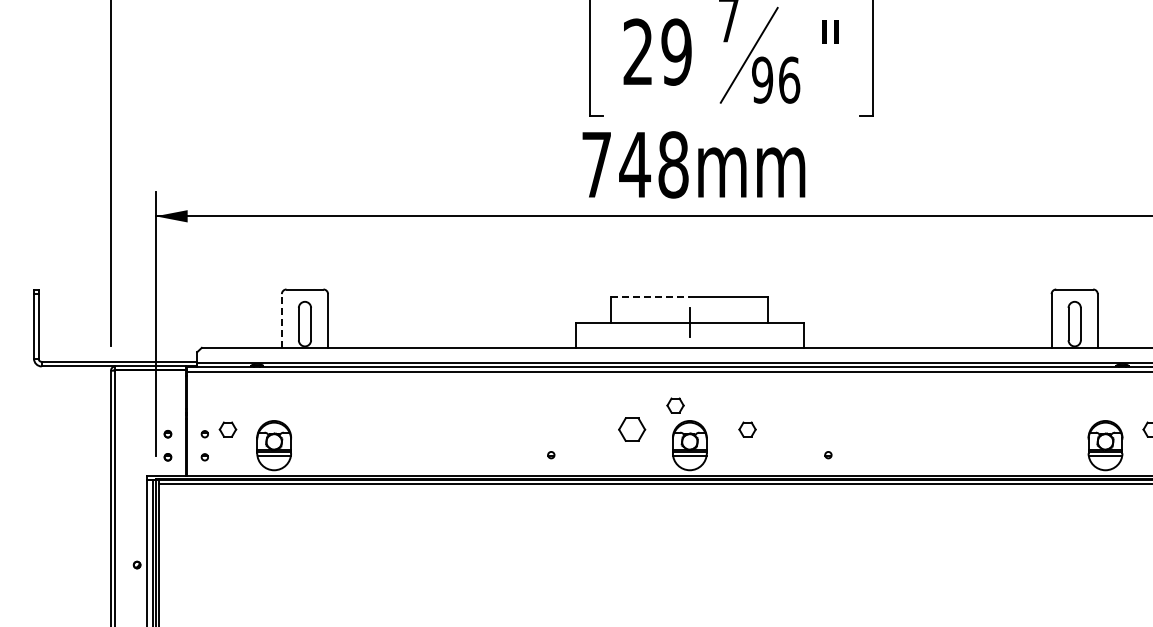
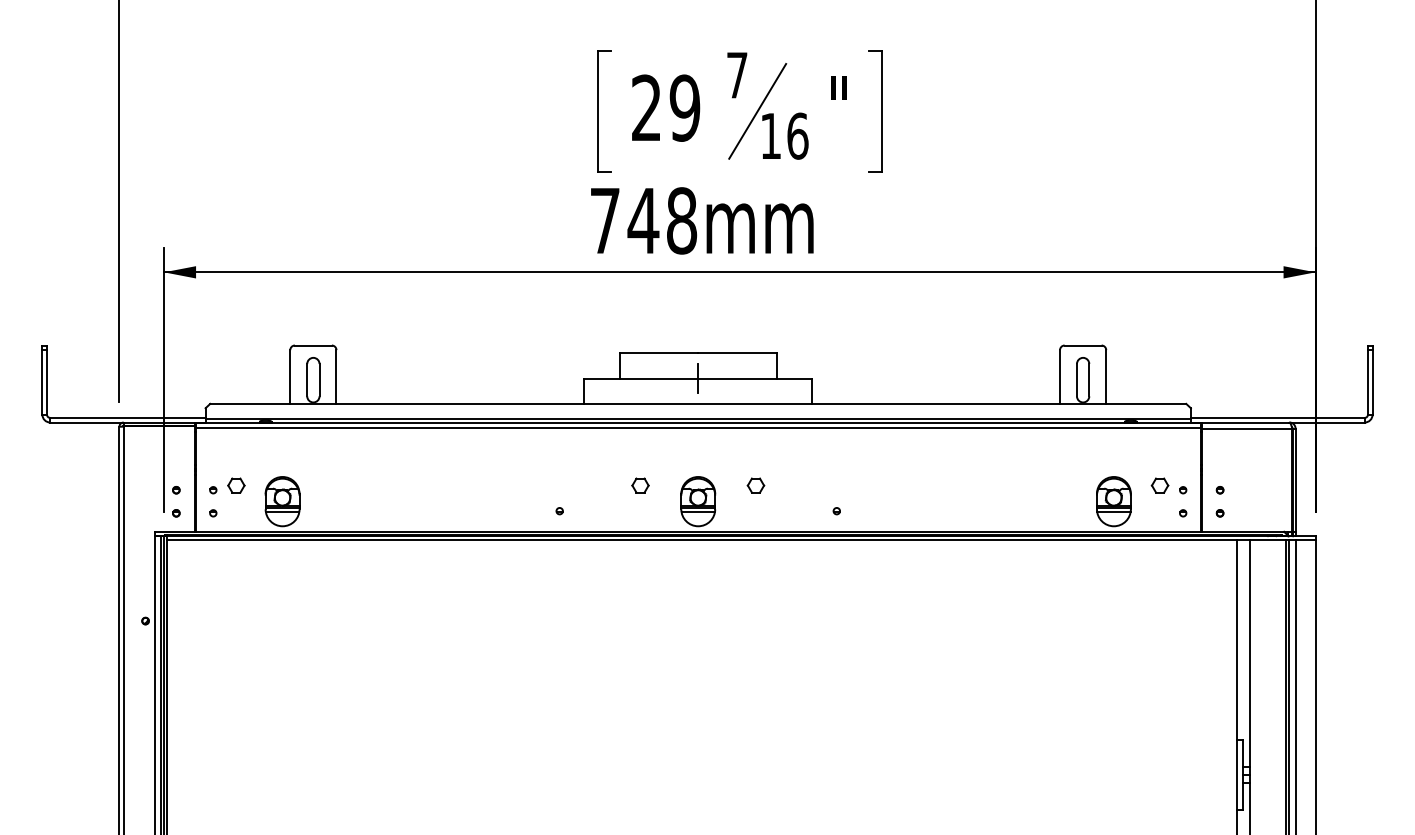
text: (762, 79) -> (770, 135), 96 -> 16
line: (651, 297) -> (659, 353), dashed -> solid
line: (282, 321) -> (290, 377), dashed -> solid
part: (675, 405) -> (683, 461), removed
part: (632, 429) -> (640, 485), size x0.62

